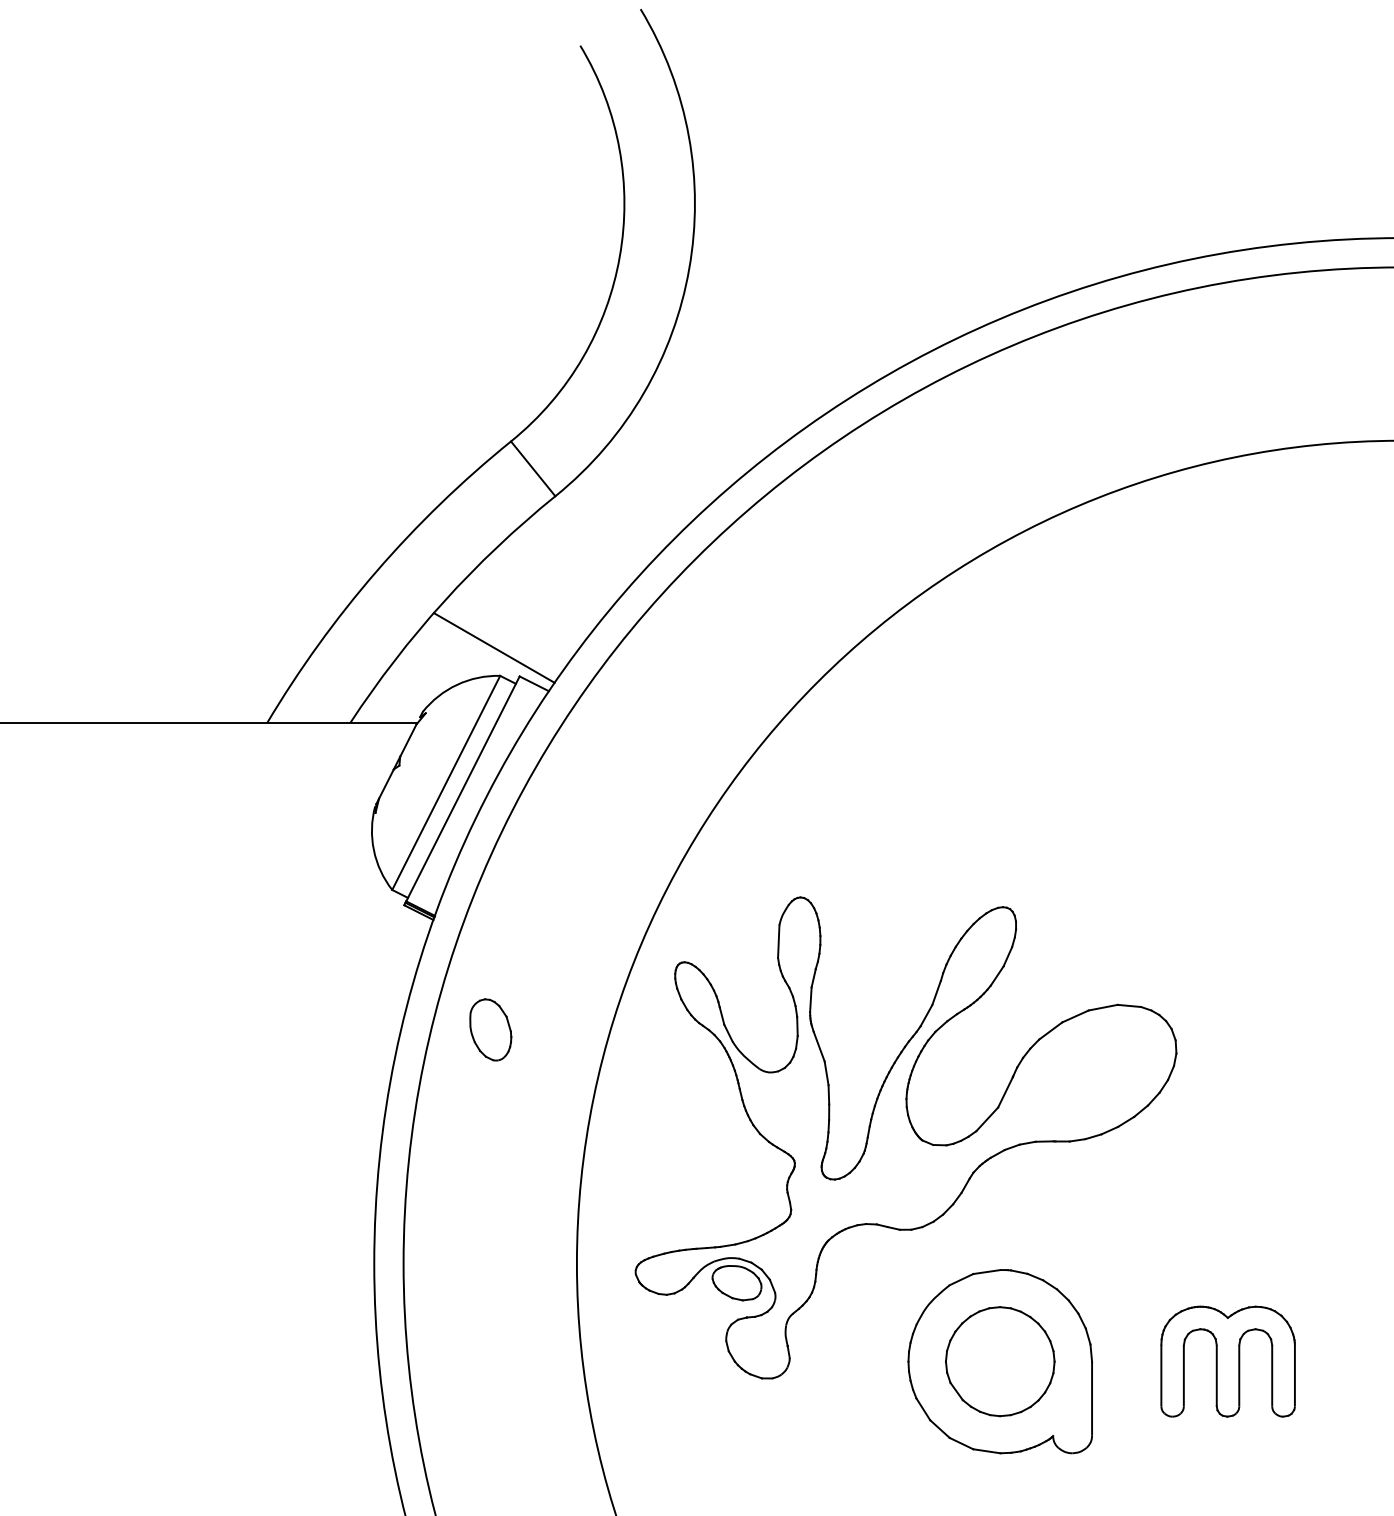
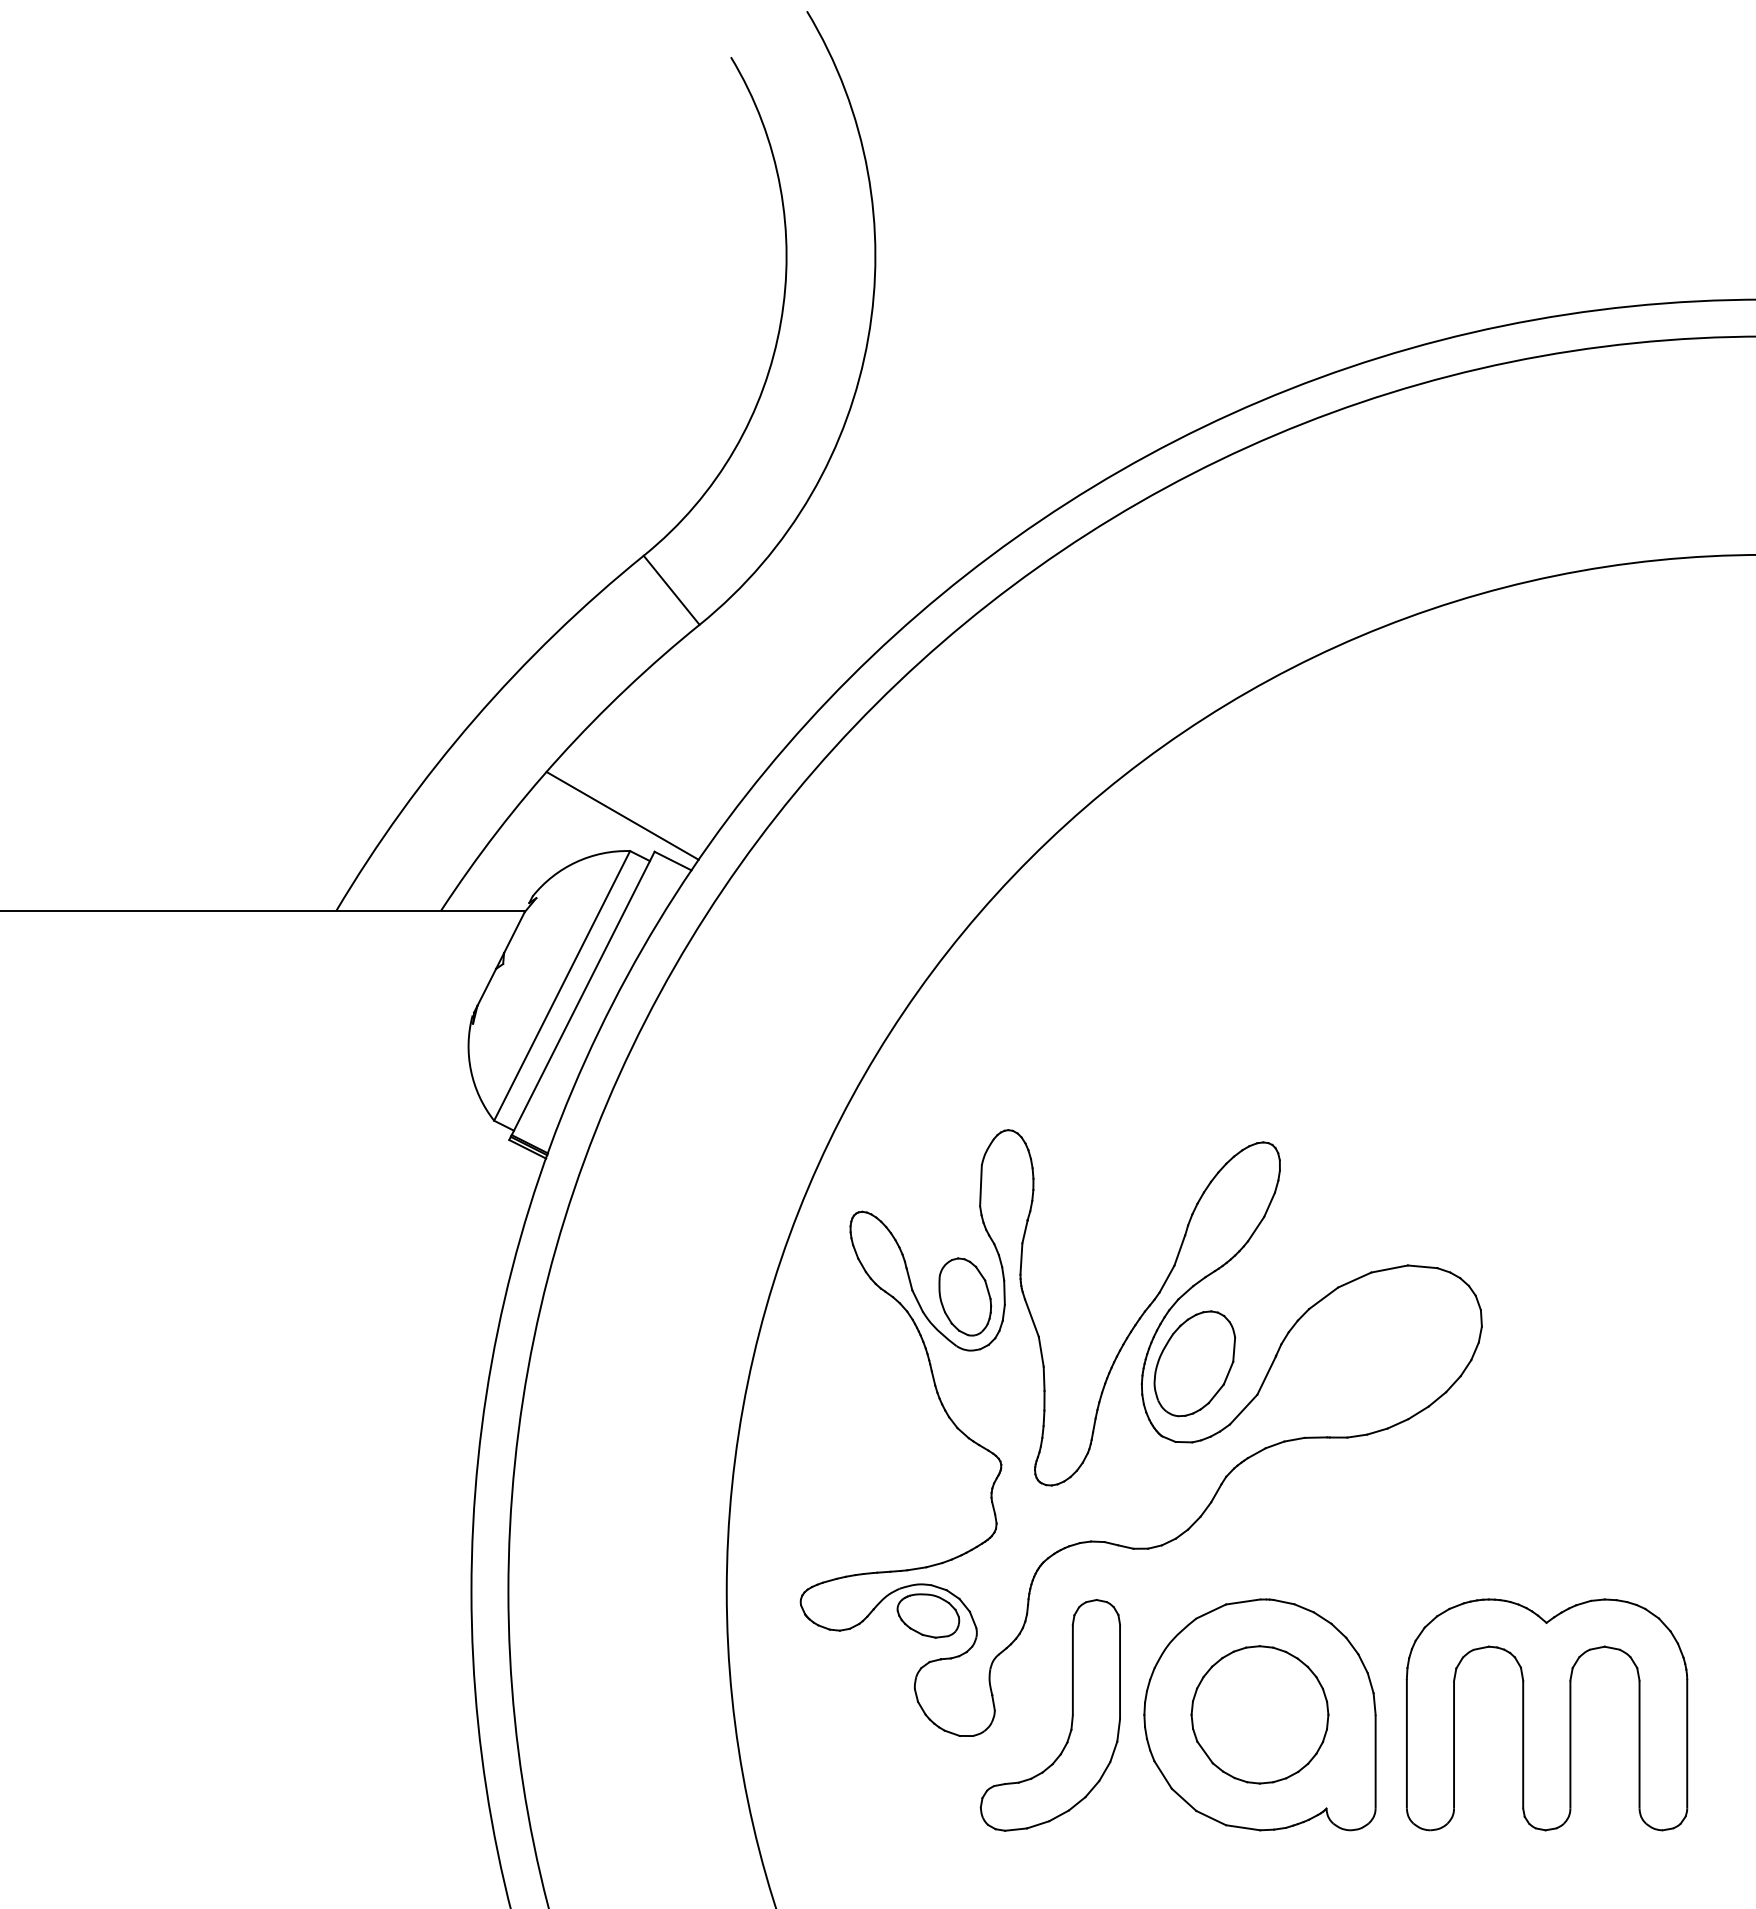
part: (490, 1029) -> (965, 1296), moved
part: (948, 1082) -> (1194, 1363), added
part: (1227, 1361) -> (1546, 1714), size x1.67
part: (850, 1362) -> (1071, 1715), added

